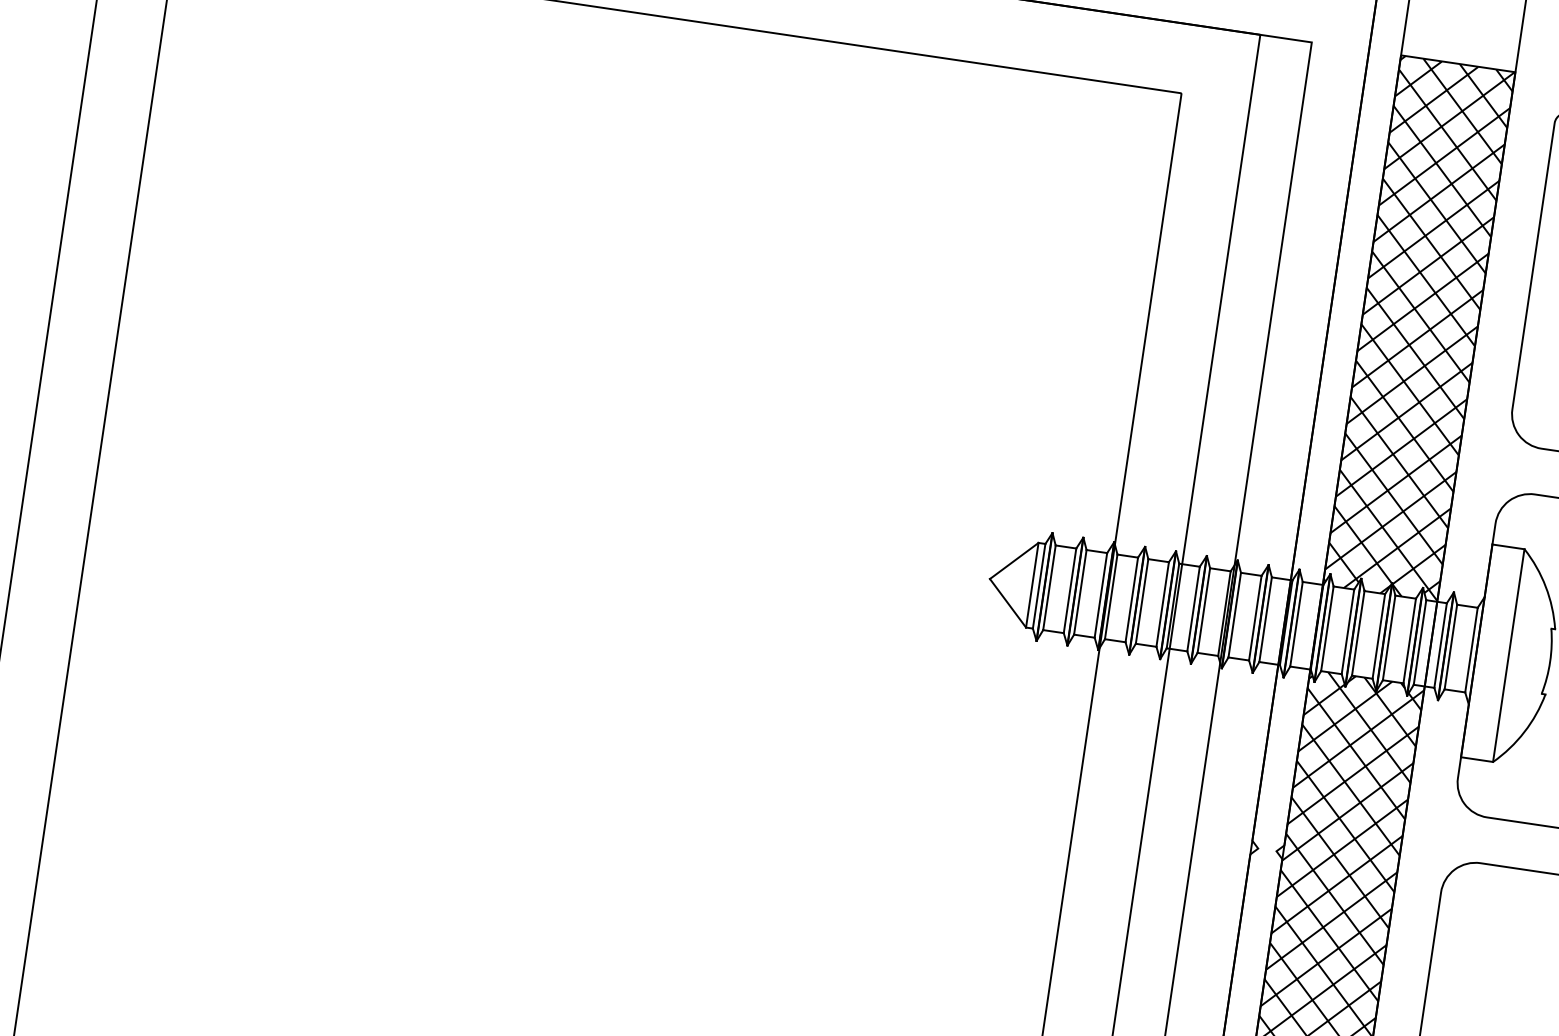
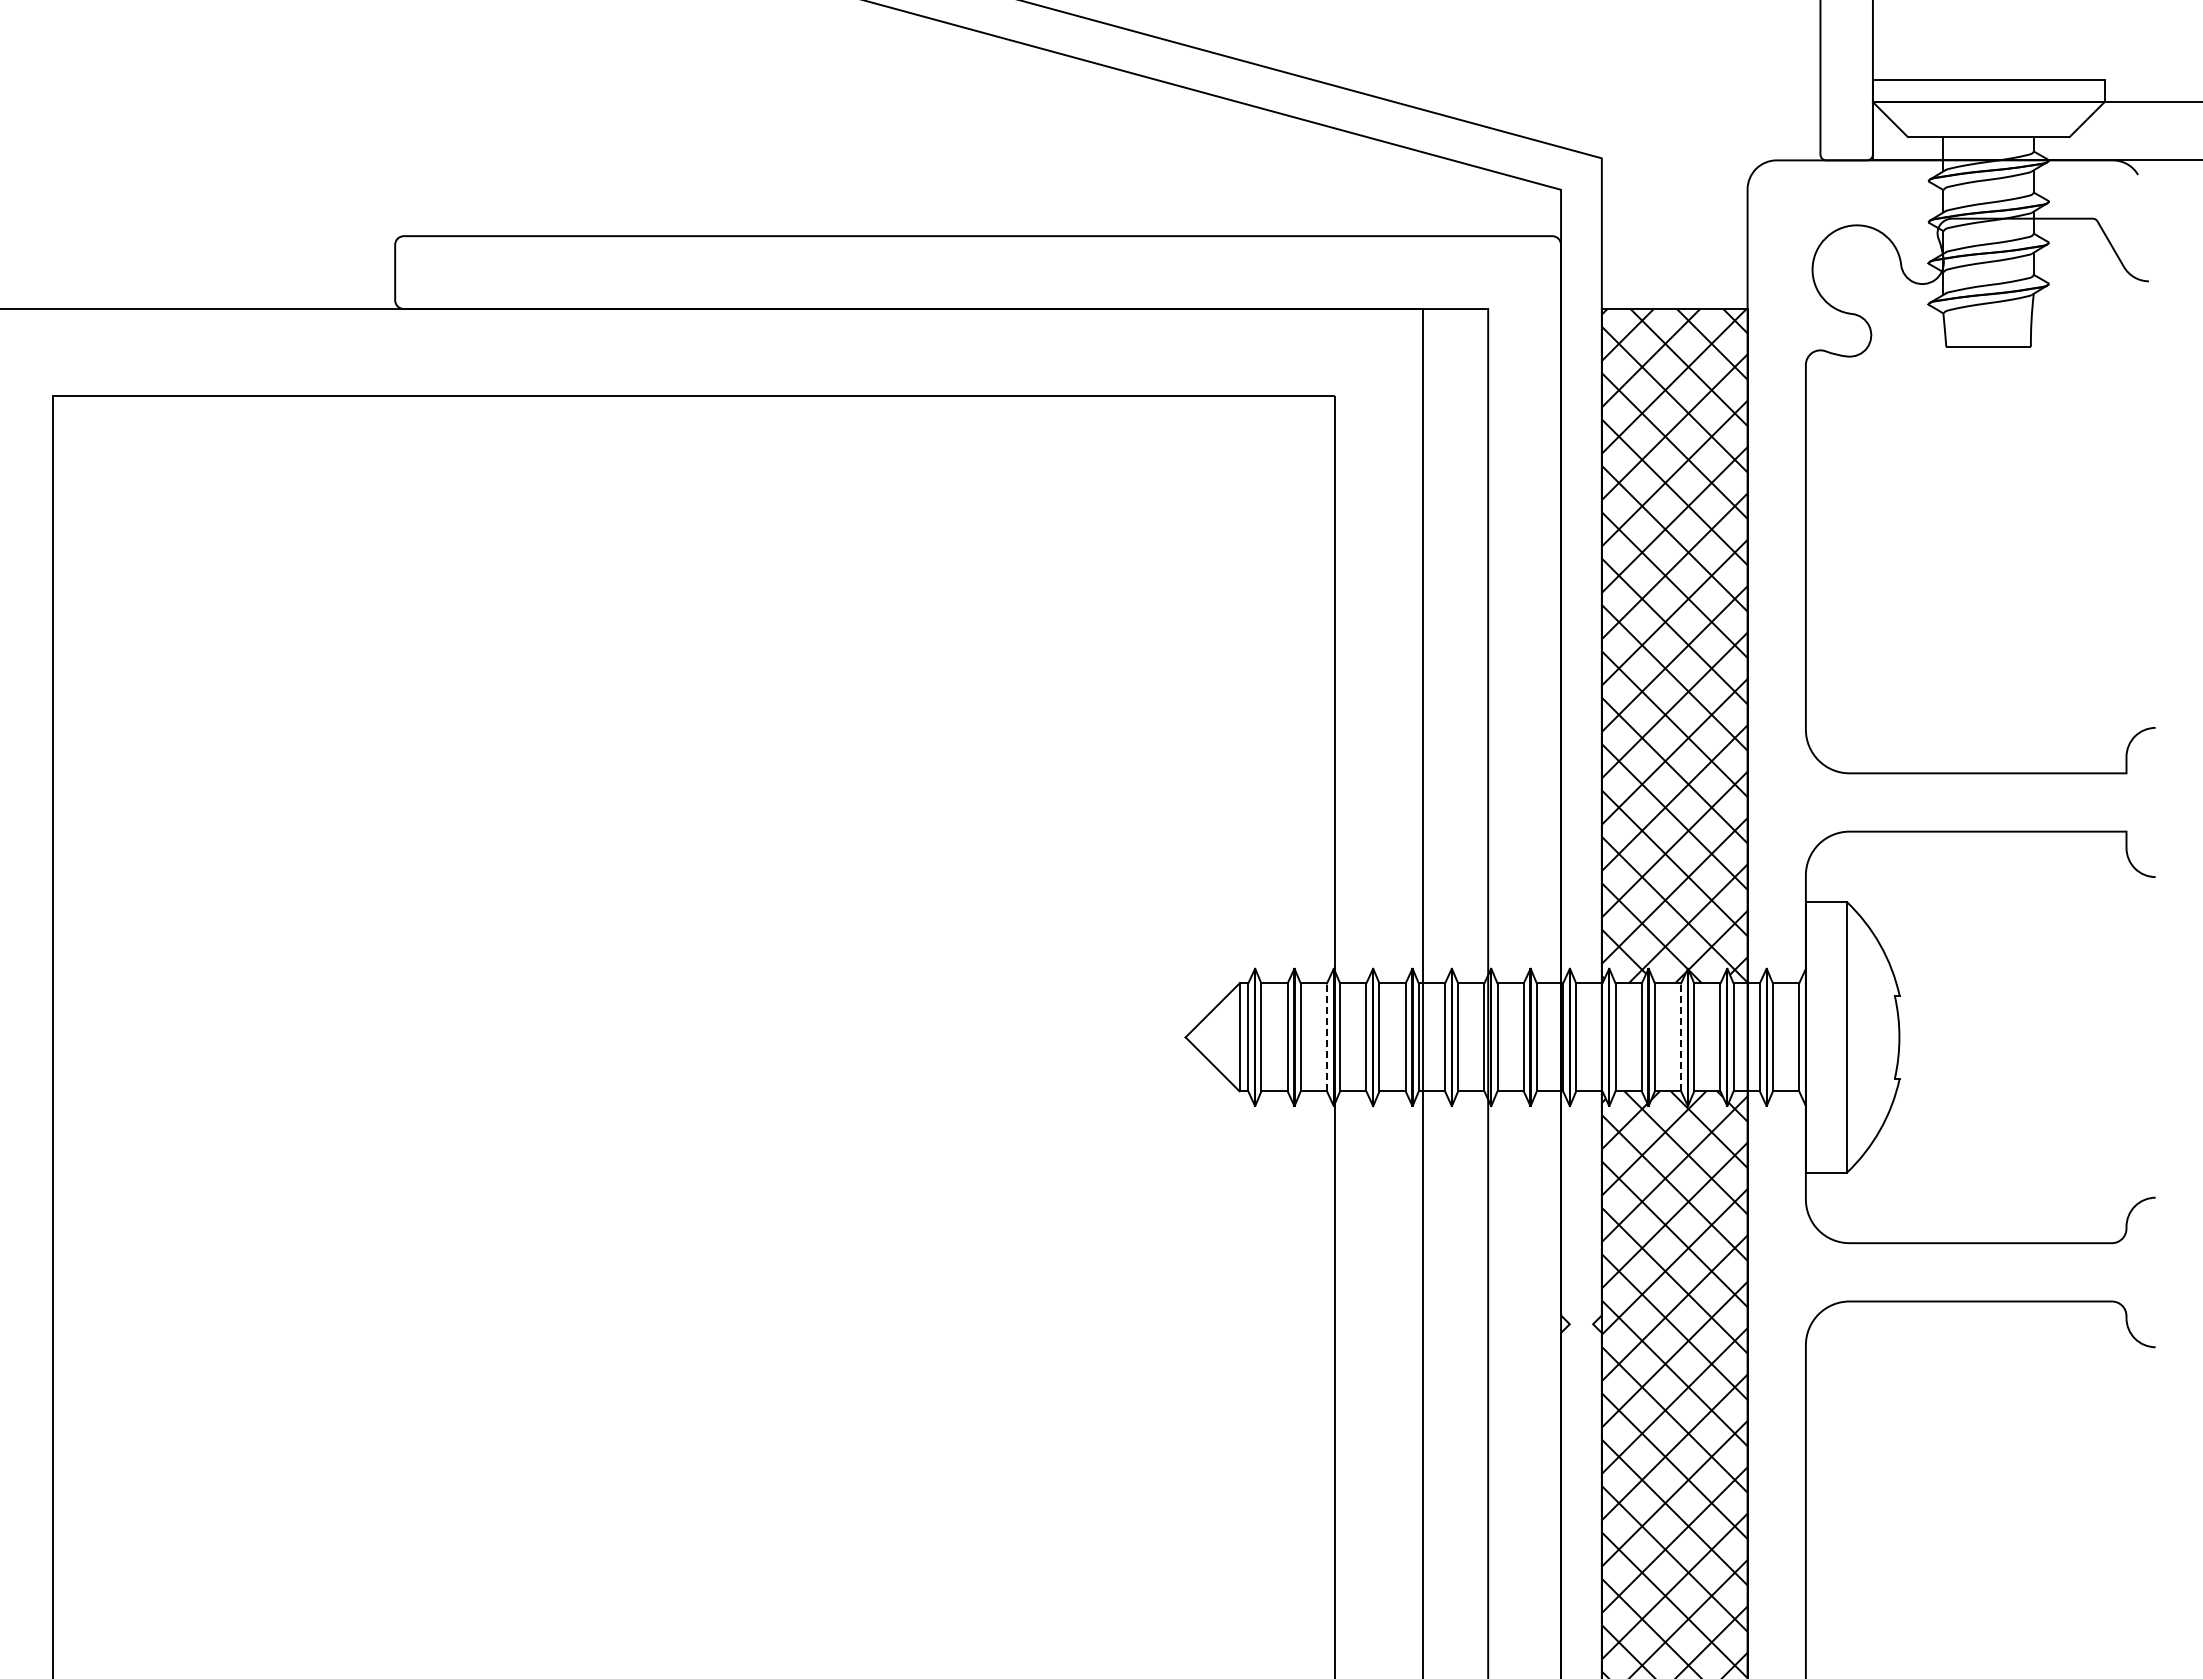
line: (1101, 595) -> (1327, 1037), solid -> dashed
line: (1379, 636) -> (1681, 1037), solid -> dashed

